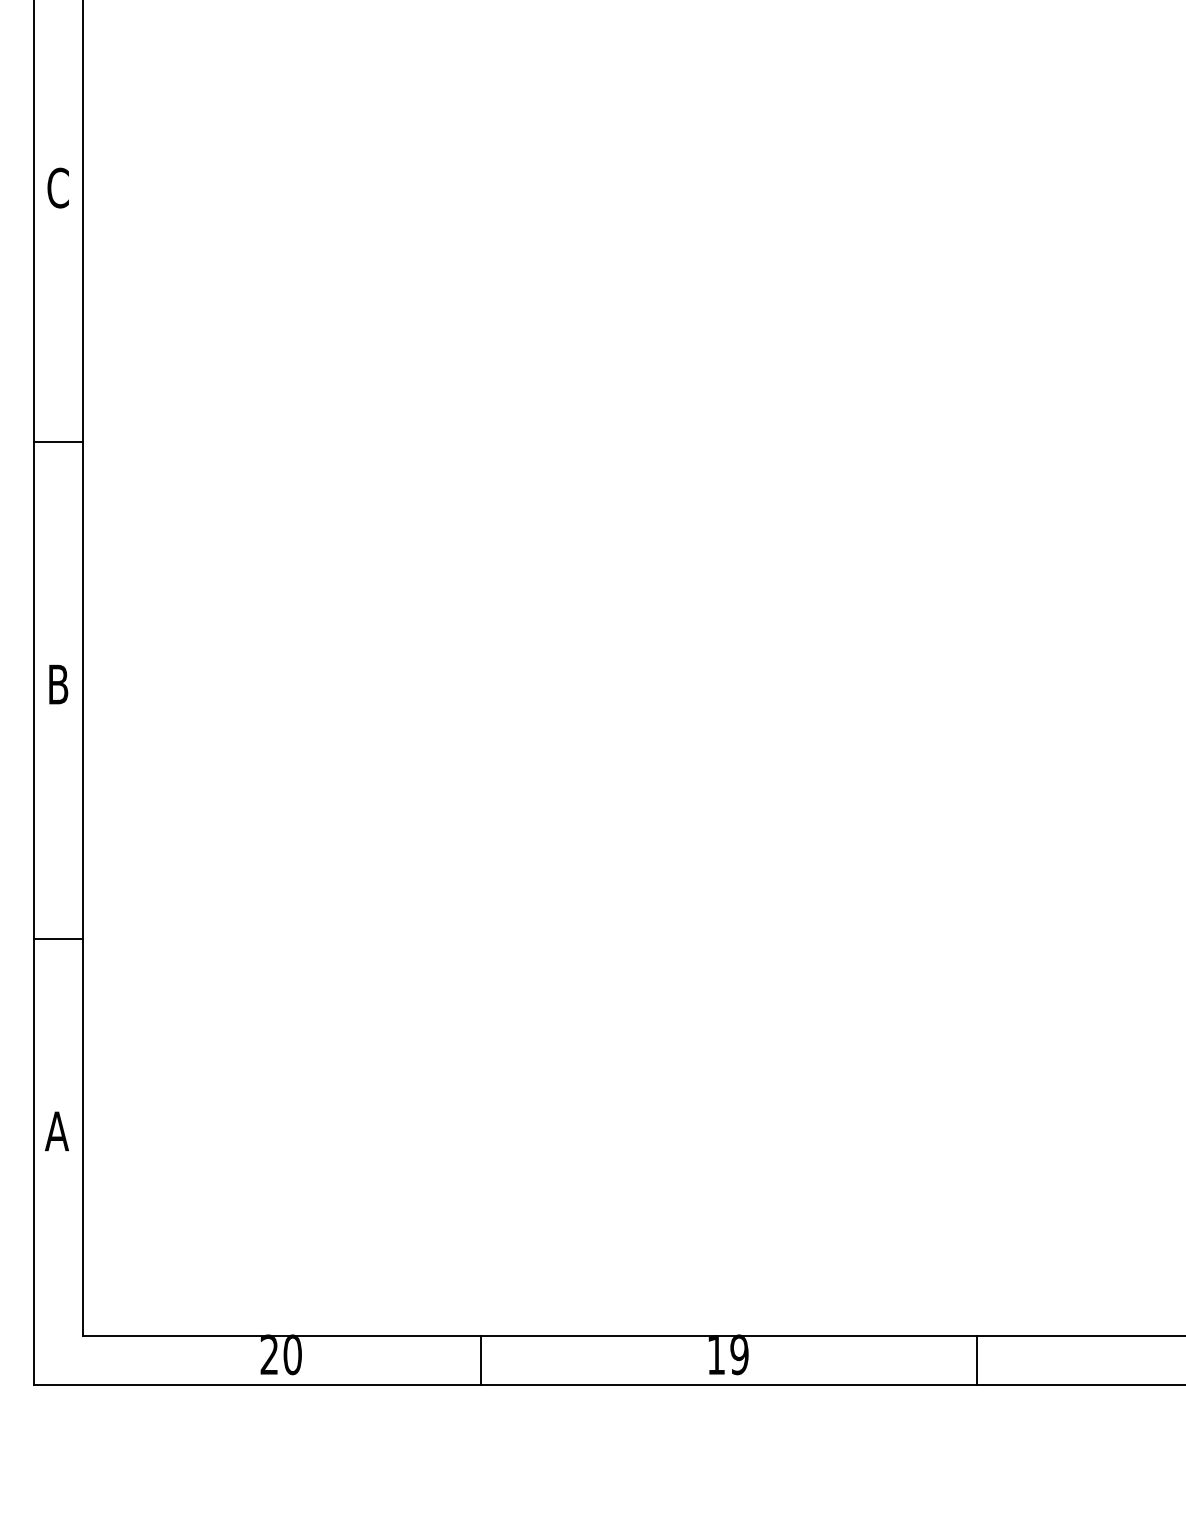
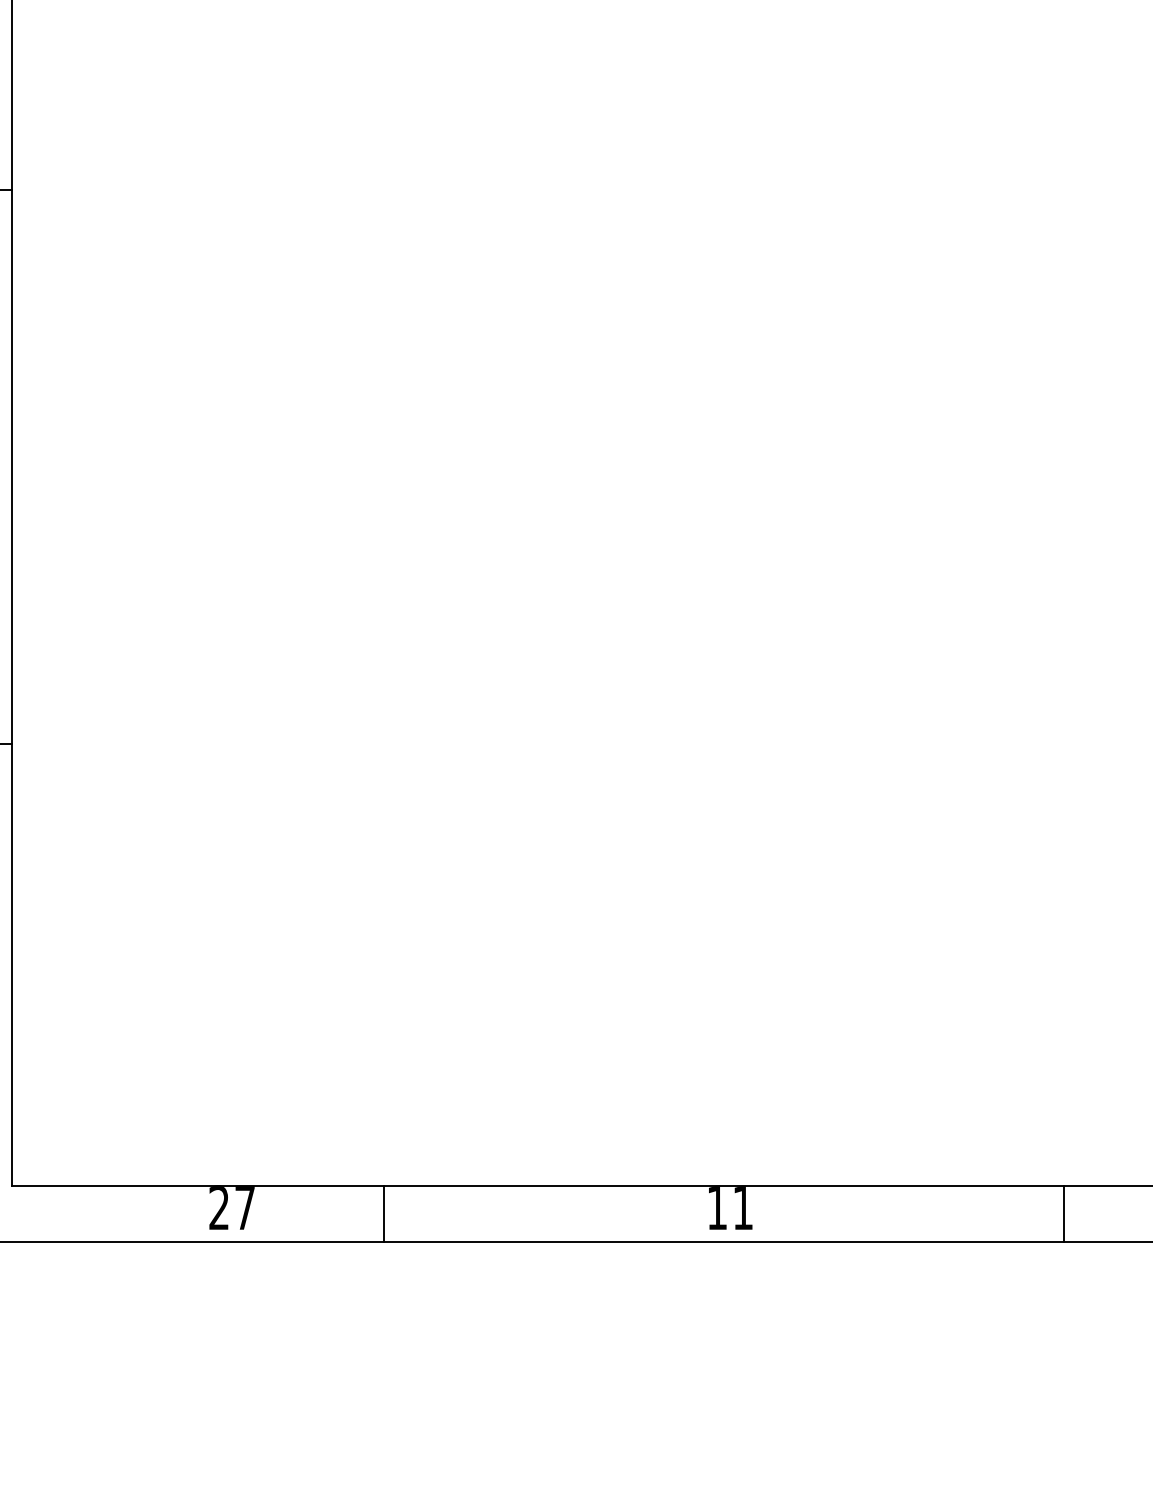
text: (292, 1354) -> (244, 1207), 20 -> 27
text: (739, 1354) -> (743, 1207), 19 -> 11
line: (480, 1360) -> (384, 1214), moved
line: (977, 1360) -> (1064, 1214), moved

